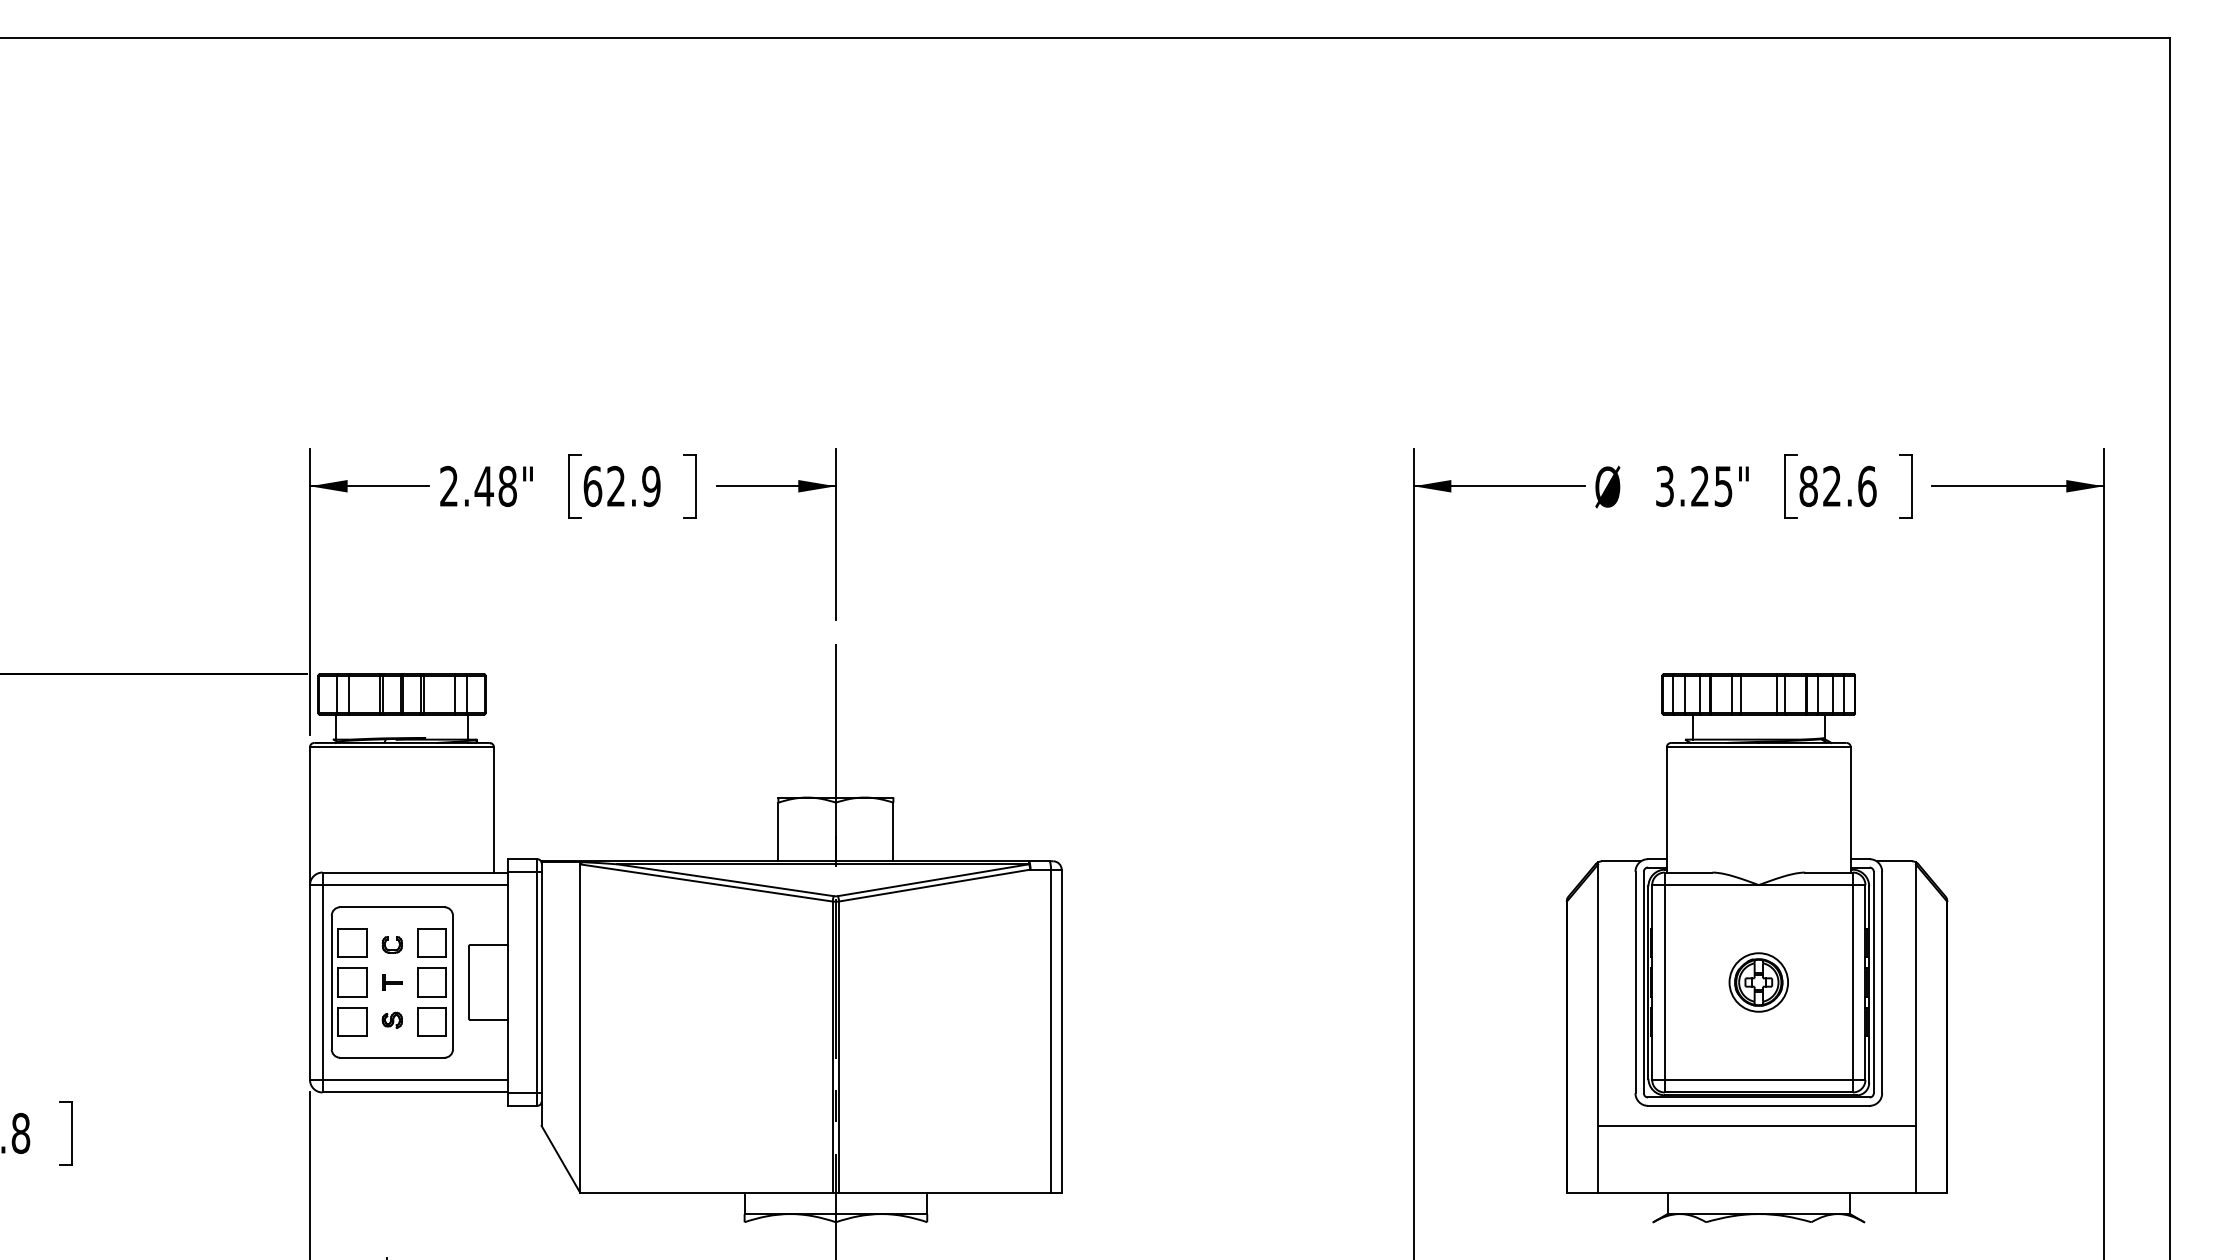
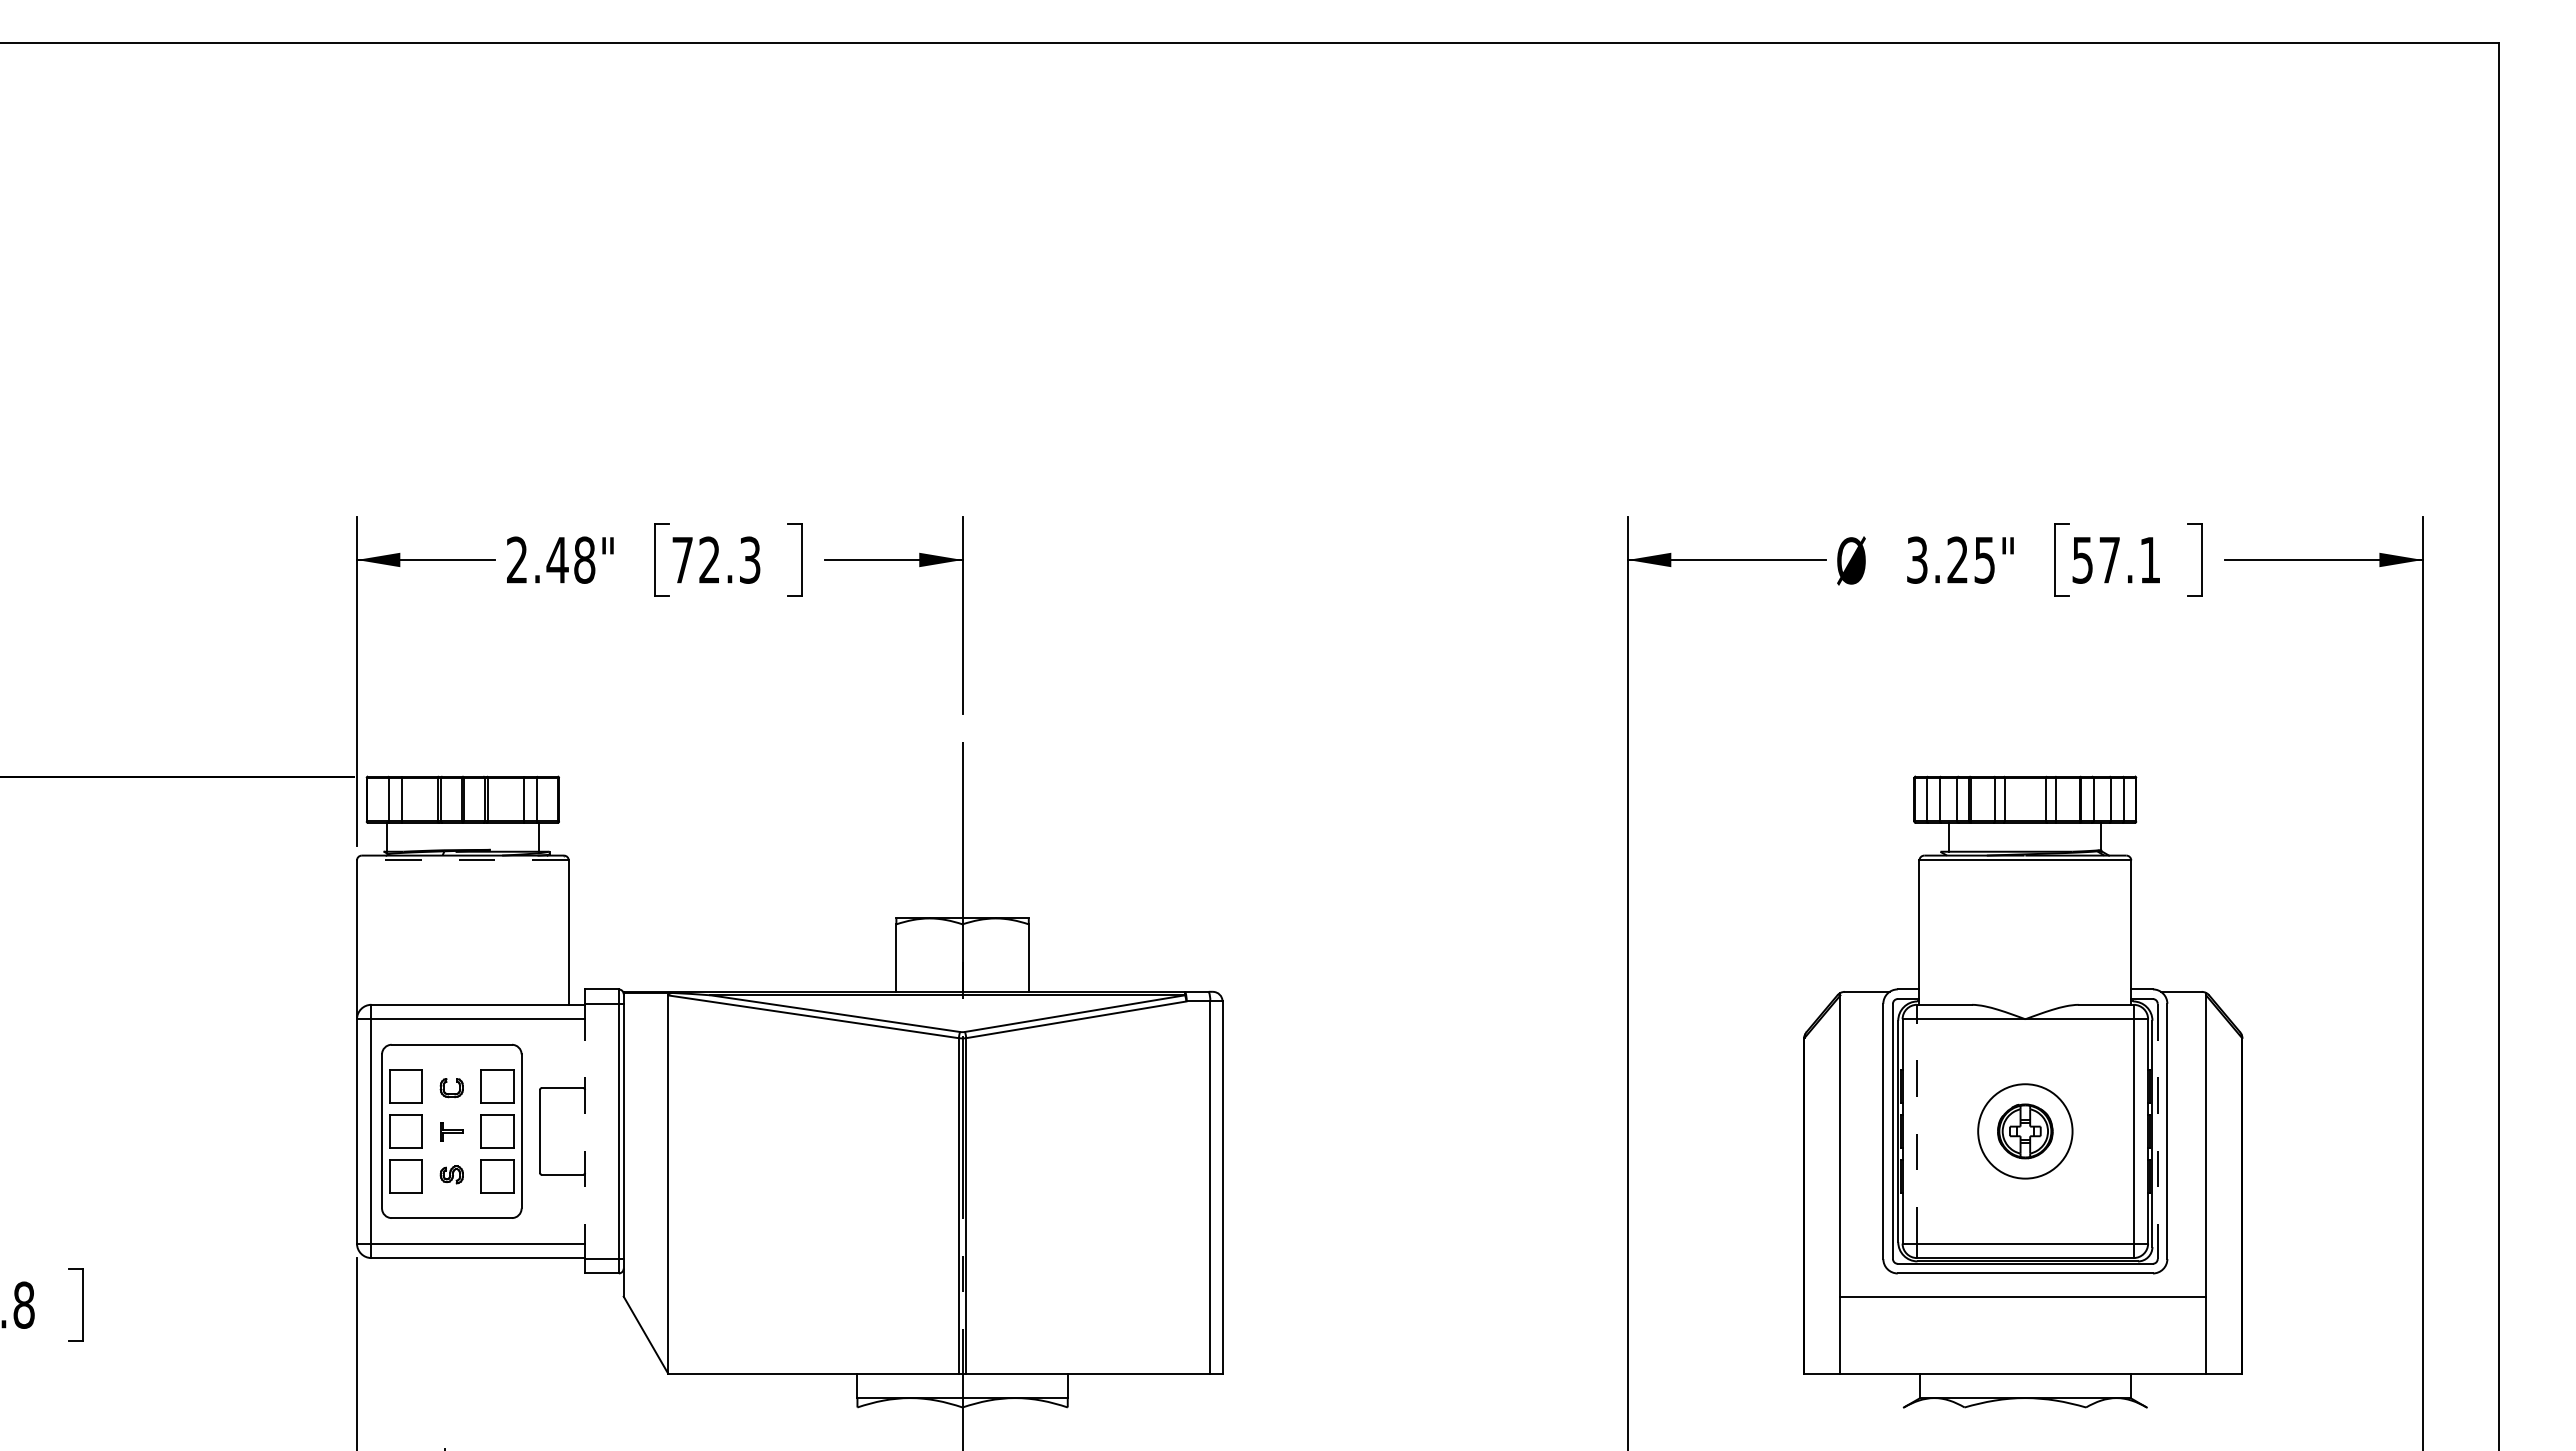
text: (622, 485) -> (716, 559), 62.9 -> 72.3
text: (1837, 485) -> (2116, 559), 82.6 -> 57.1
line: (401, 747) -> (462, 860), solid -> dashed
line: (1665, 981) -> (1917, 1130), solid -> dashed
line: (508, 982) -> (585, 1131), solid -> dashed
circle: (1758, 982) -> (2025, 1131), size x1.4
line: (1873, 982) -> (2157, 1131), solid -> dashed

